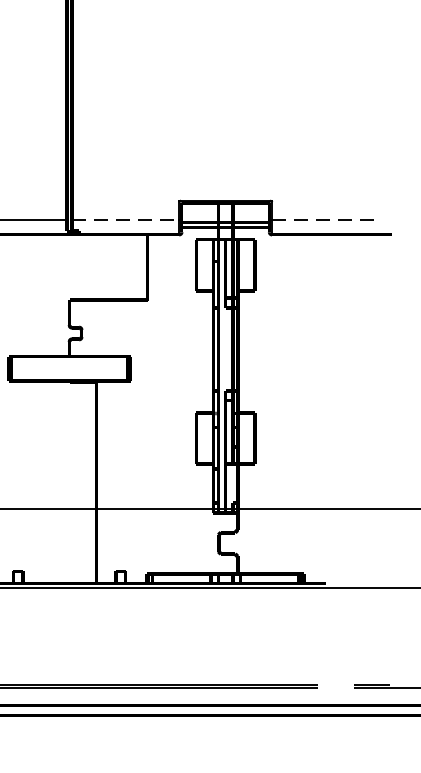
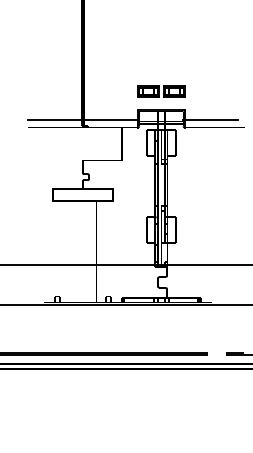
part: (225, 162) -> (161, 91), added
line: (126, 220) -> (111, 120), dashed -> solid
line: (325, 220) -> (211, 120), dashed -> solid

